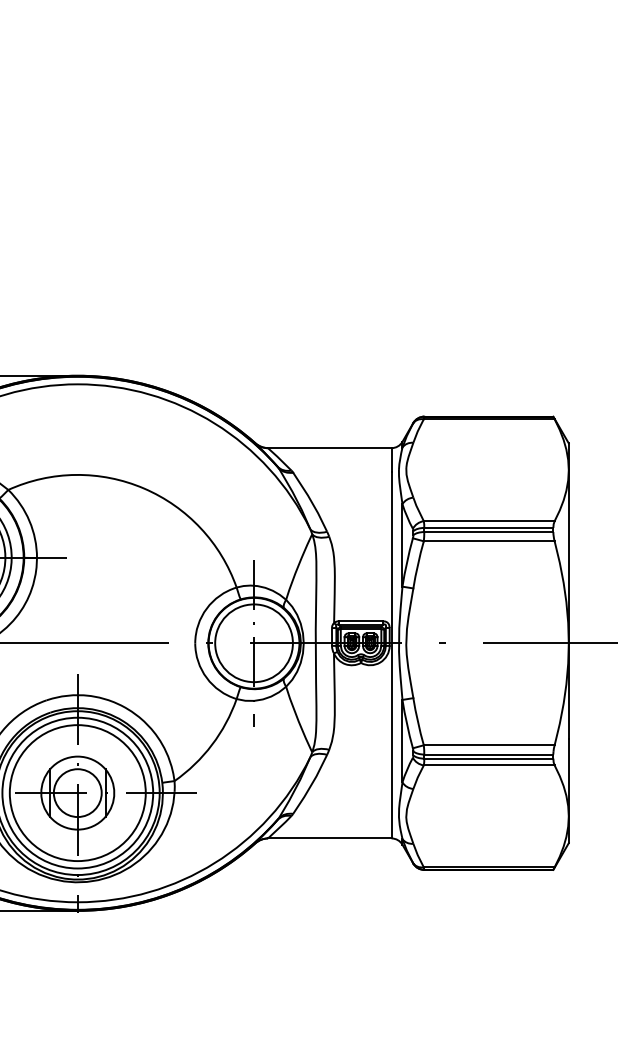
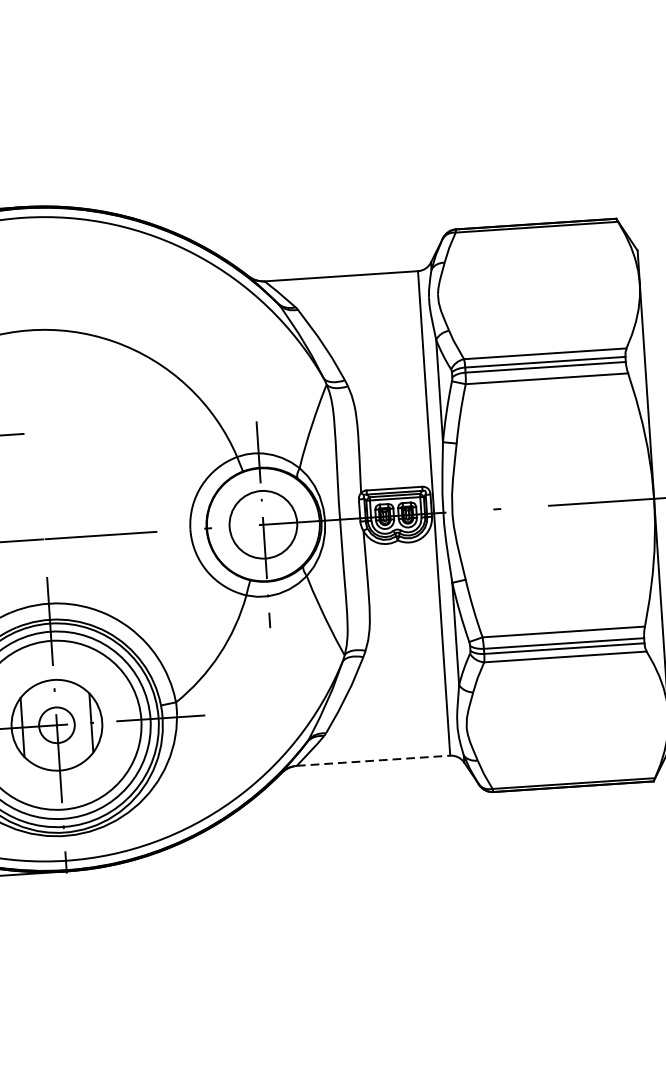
circle: (253, 643) -> (262, 525), size x0.7
circle: (77, 793) -> (56, 725), size x0.6
line: (329, 838) -> (373, 760), solid -> dashed

